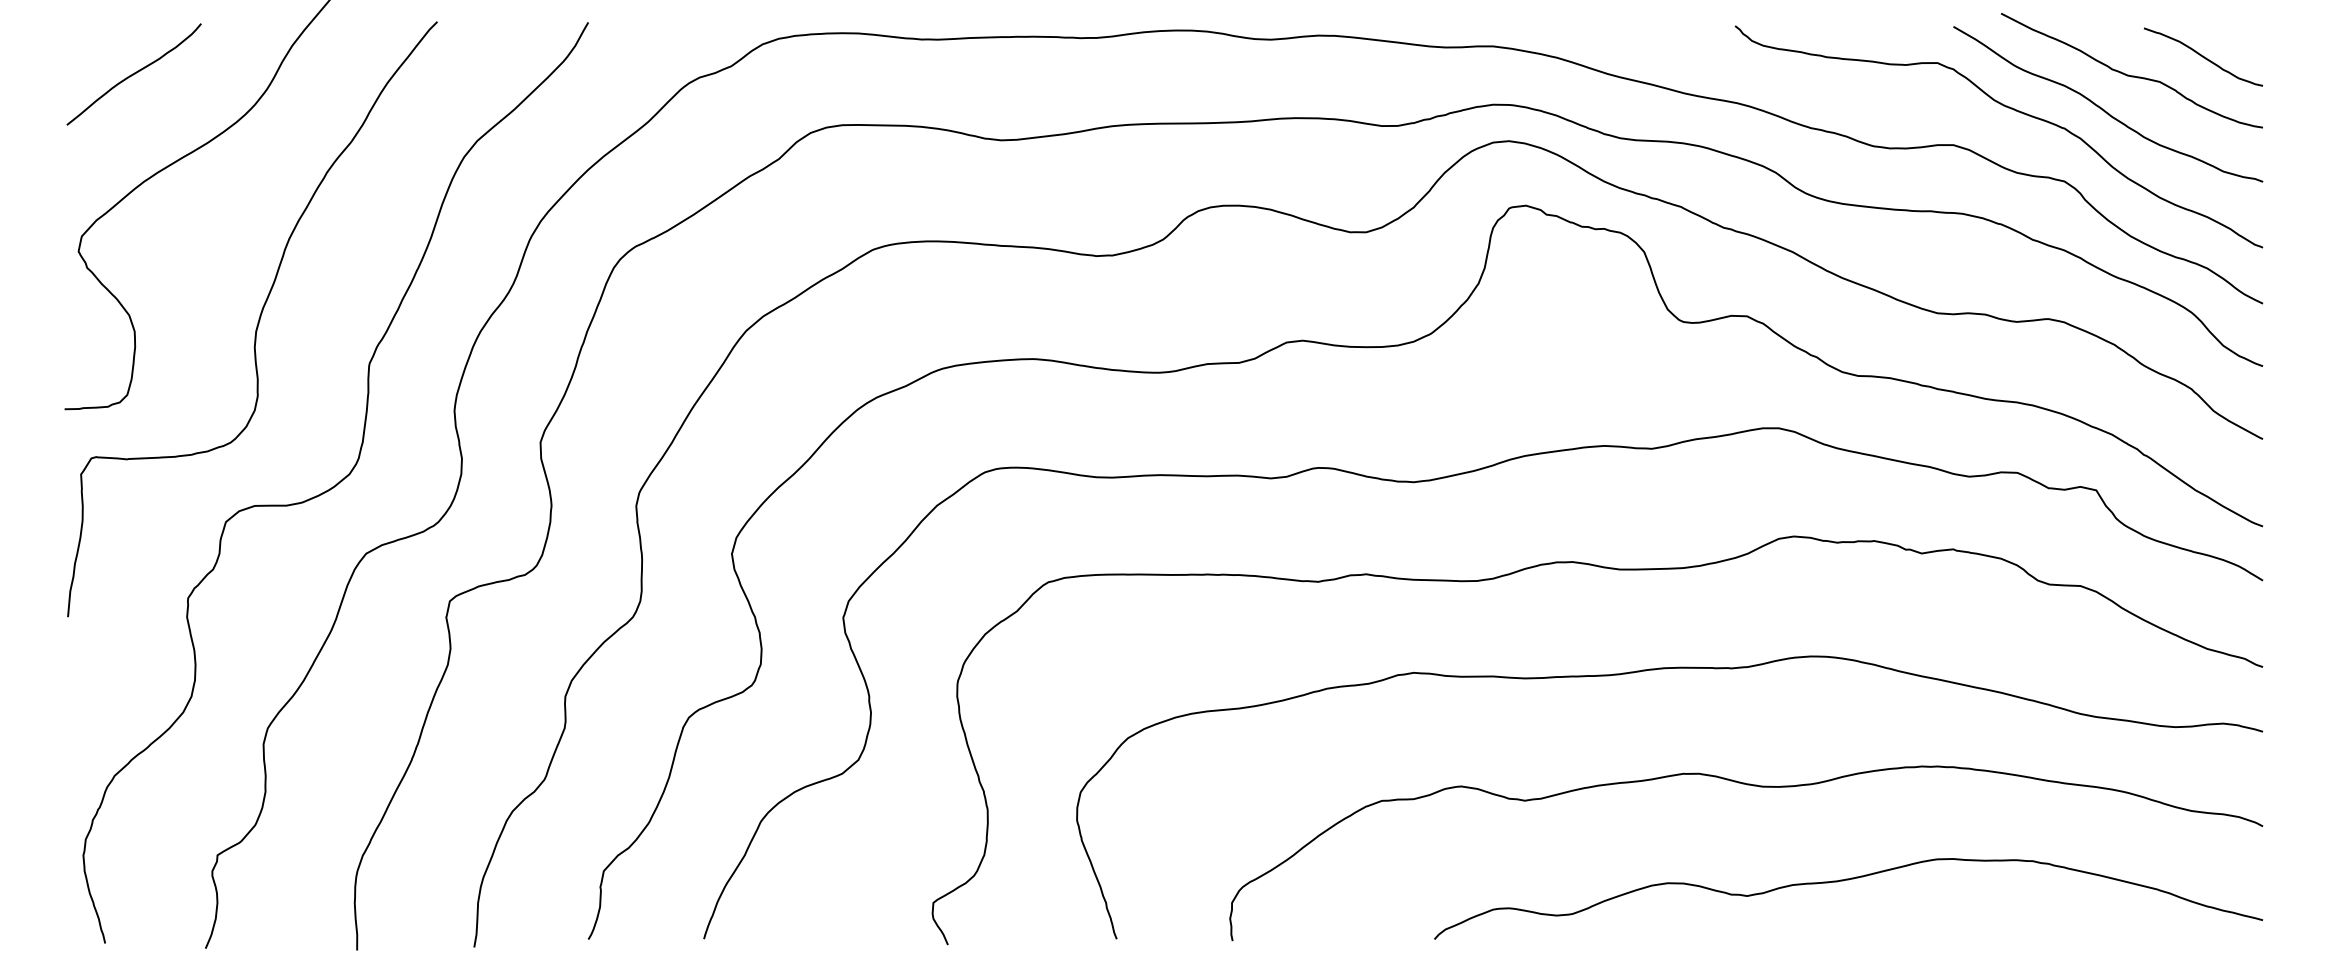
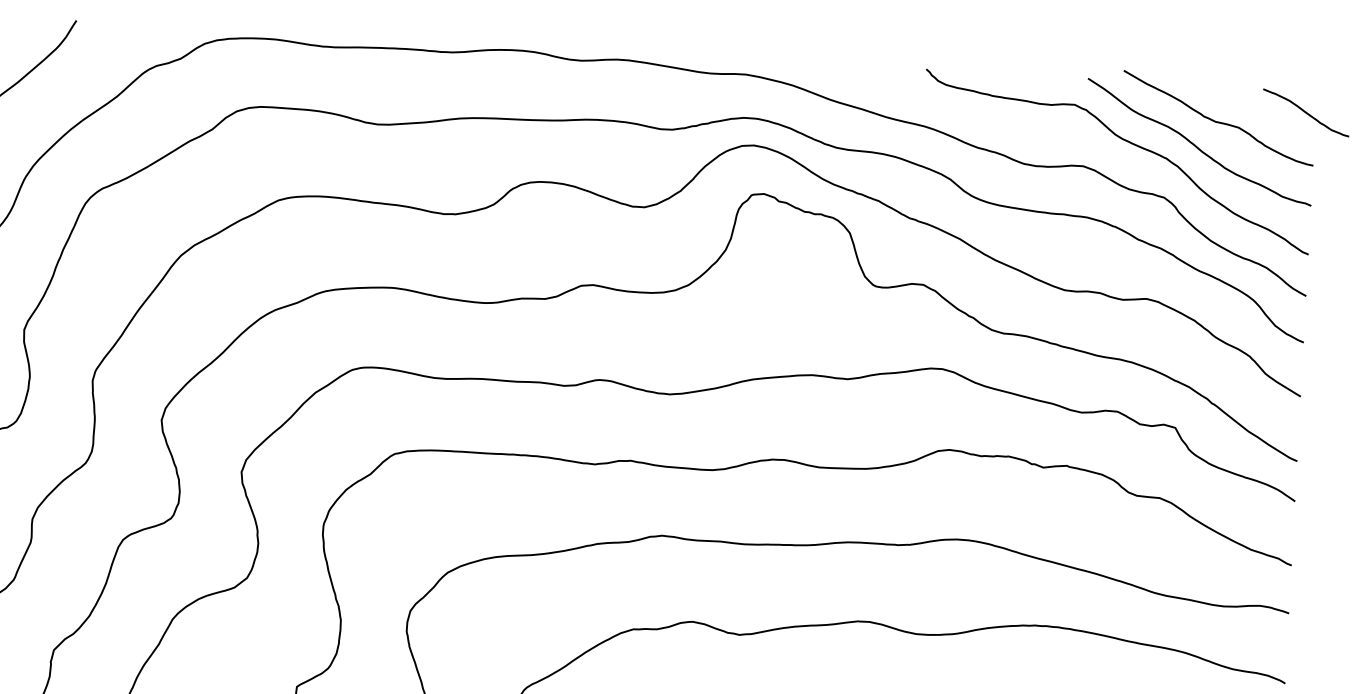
curve: (2203, 56) -> (1306, 112), moved

